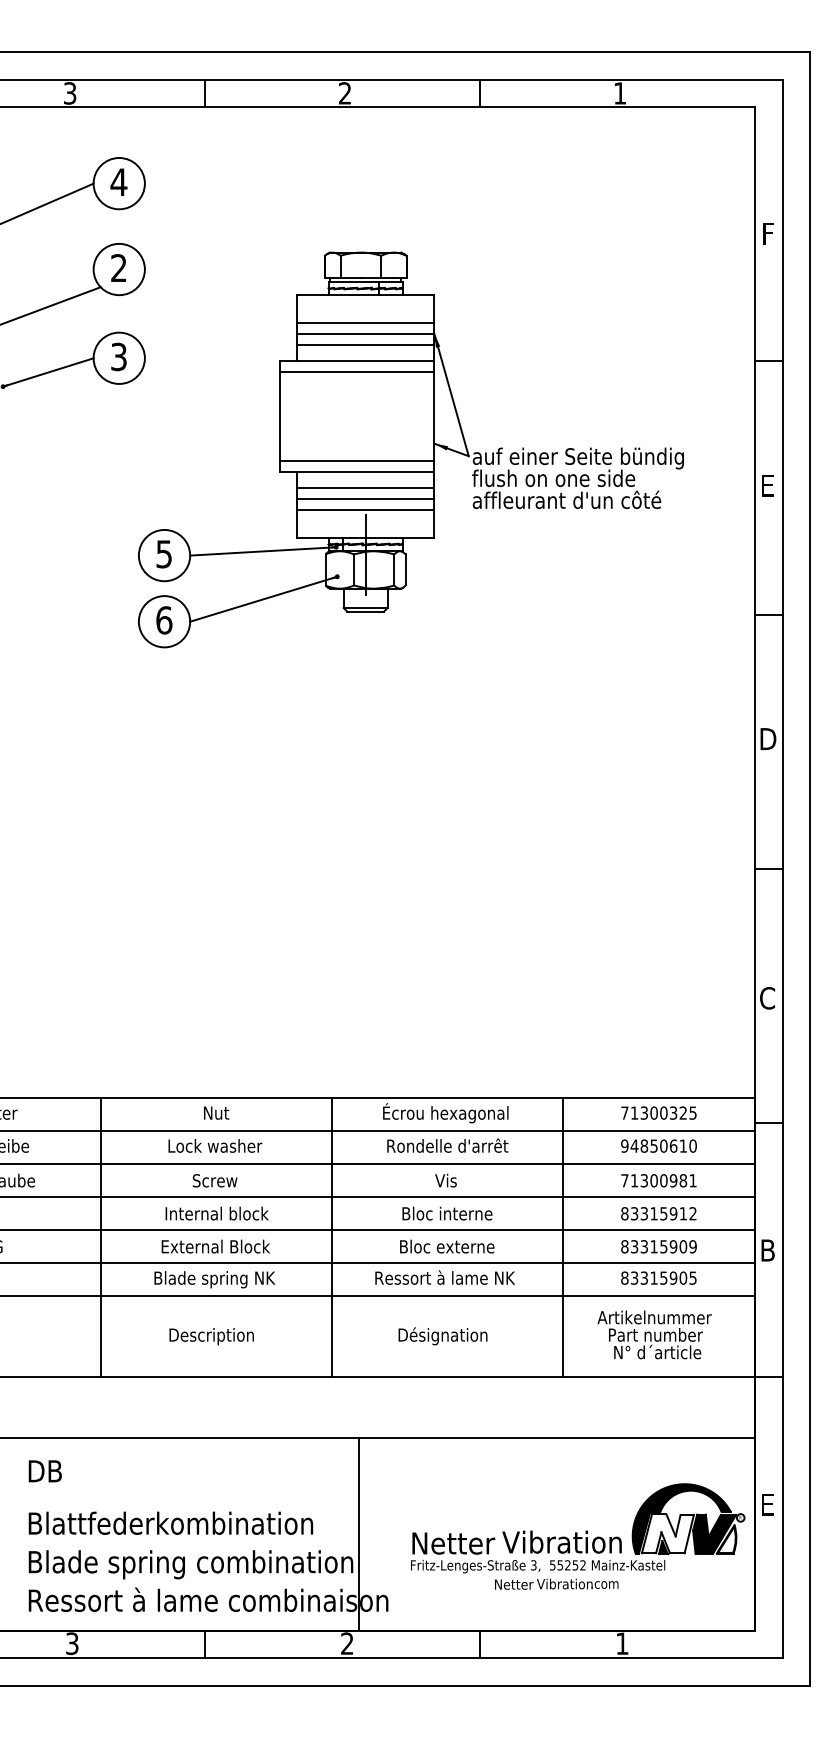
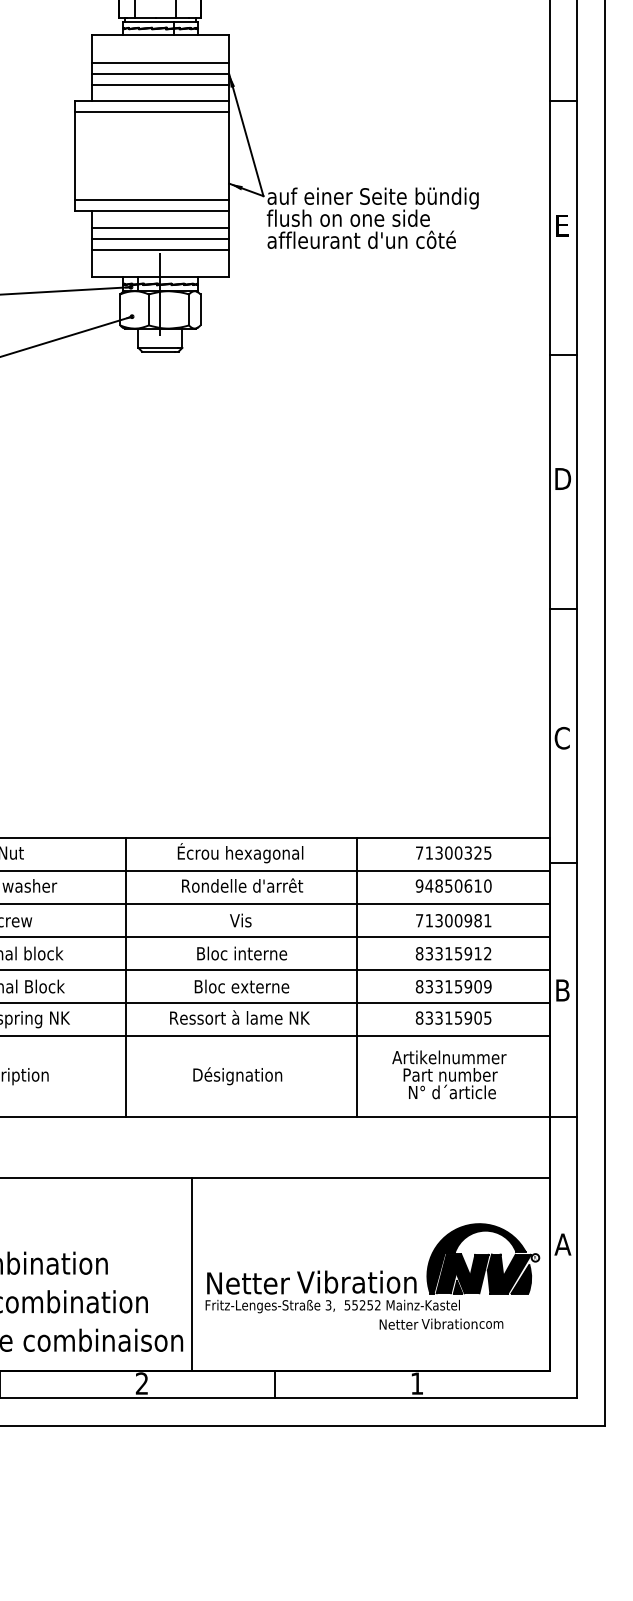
text: (767, 1504) -> (562, 1244), E -> A
fill: (667, 1533) -> (462, 1273), added
line: (358, 1534) -> (192, 1274), moved
fill: (726, 1539) -> (521, 1279), added
text: (556, 1583) -> (441, 1323), moved

